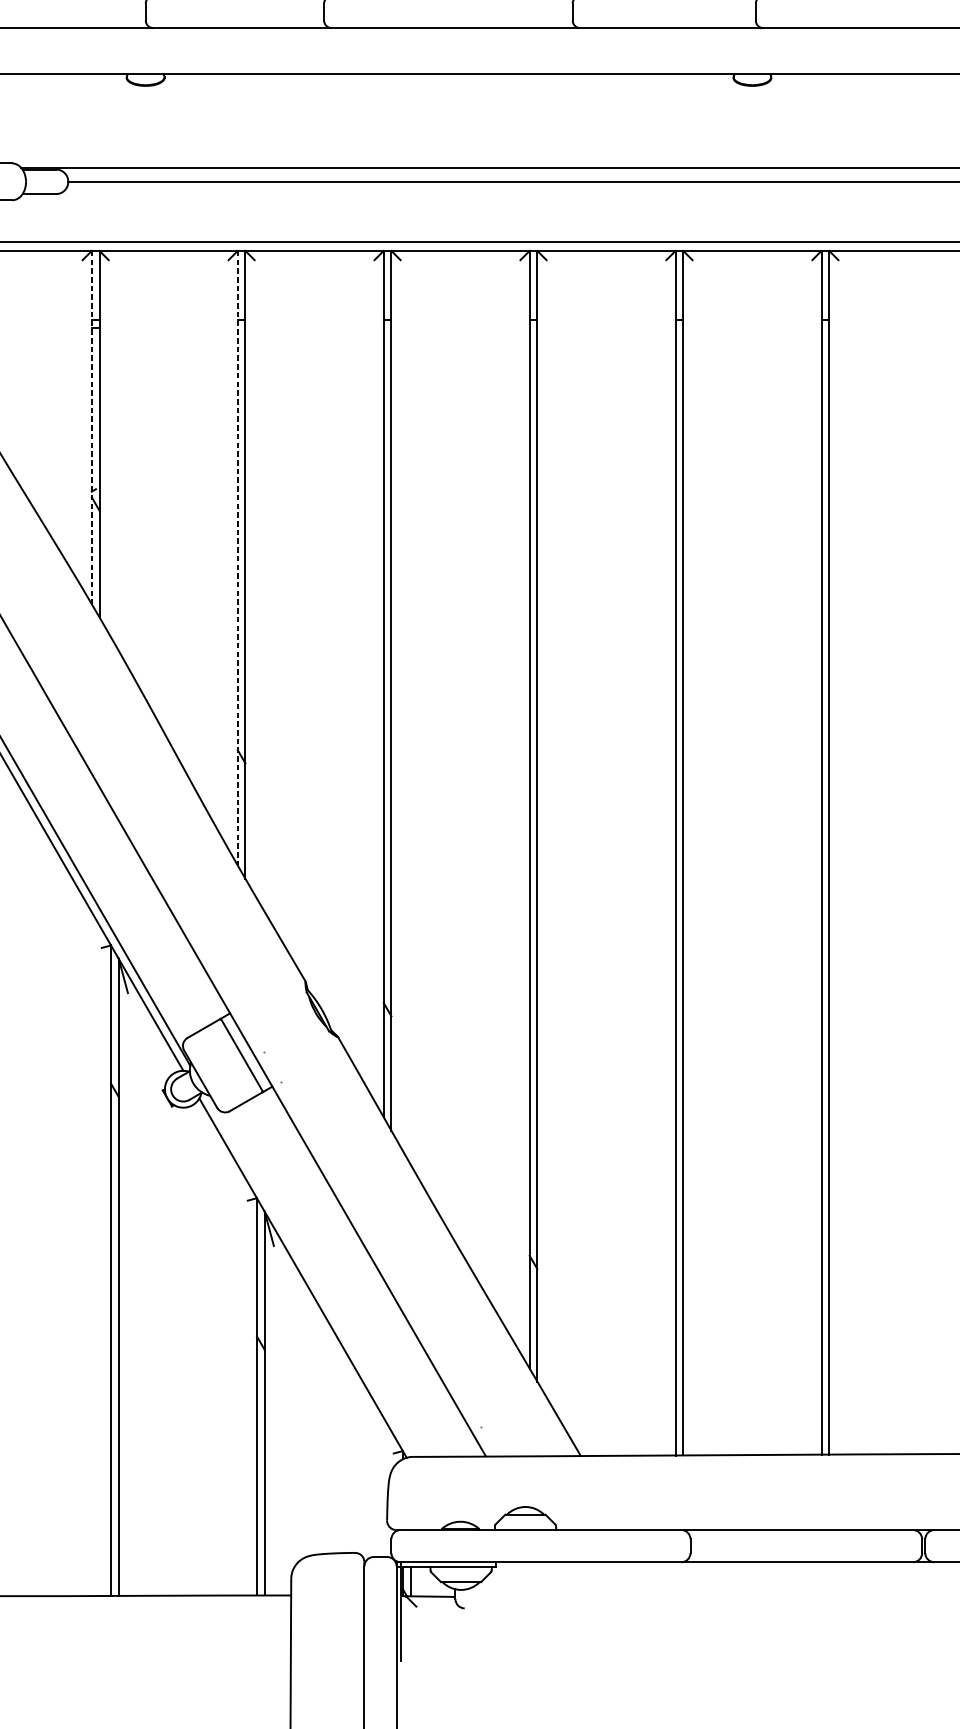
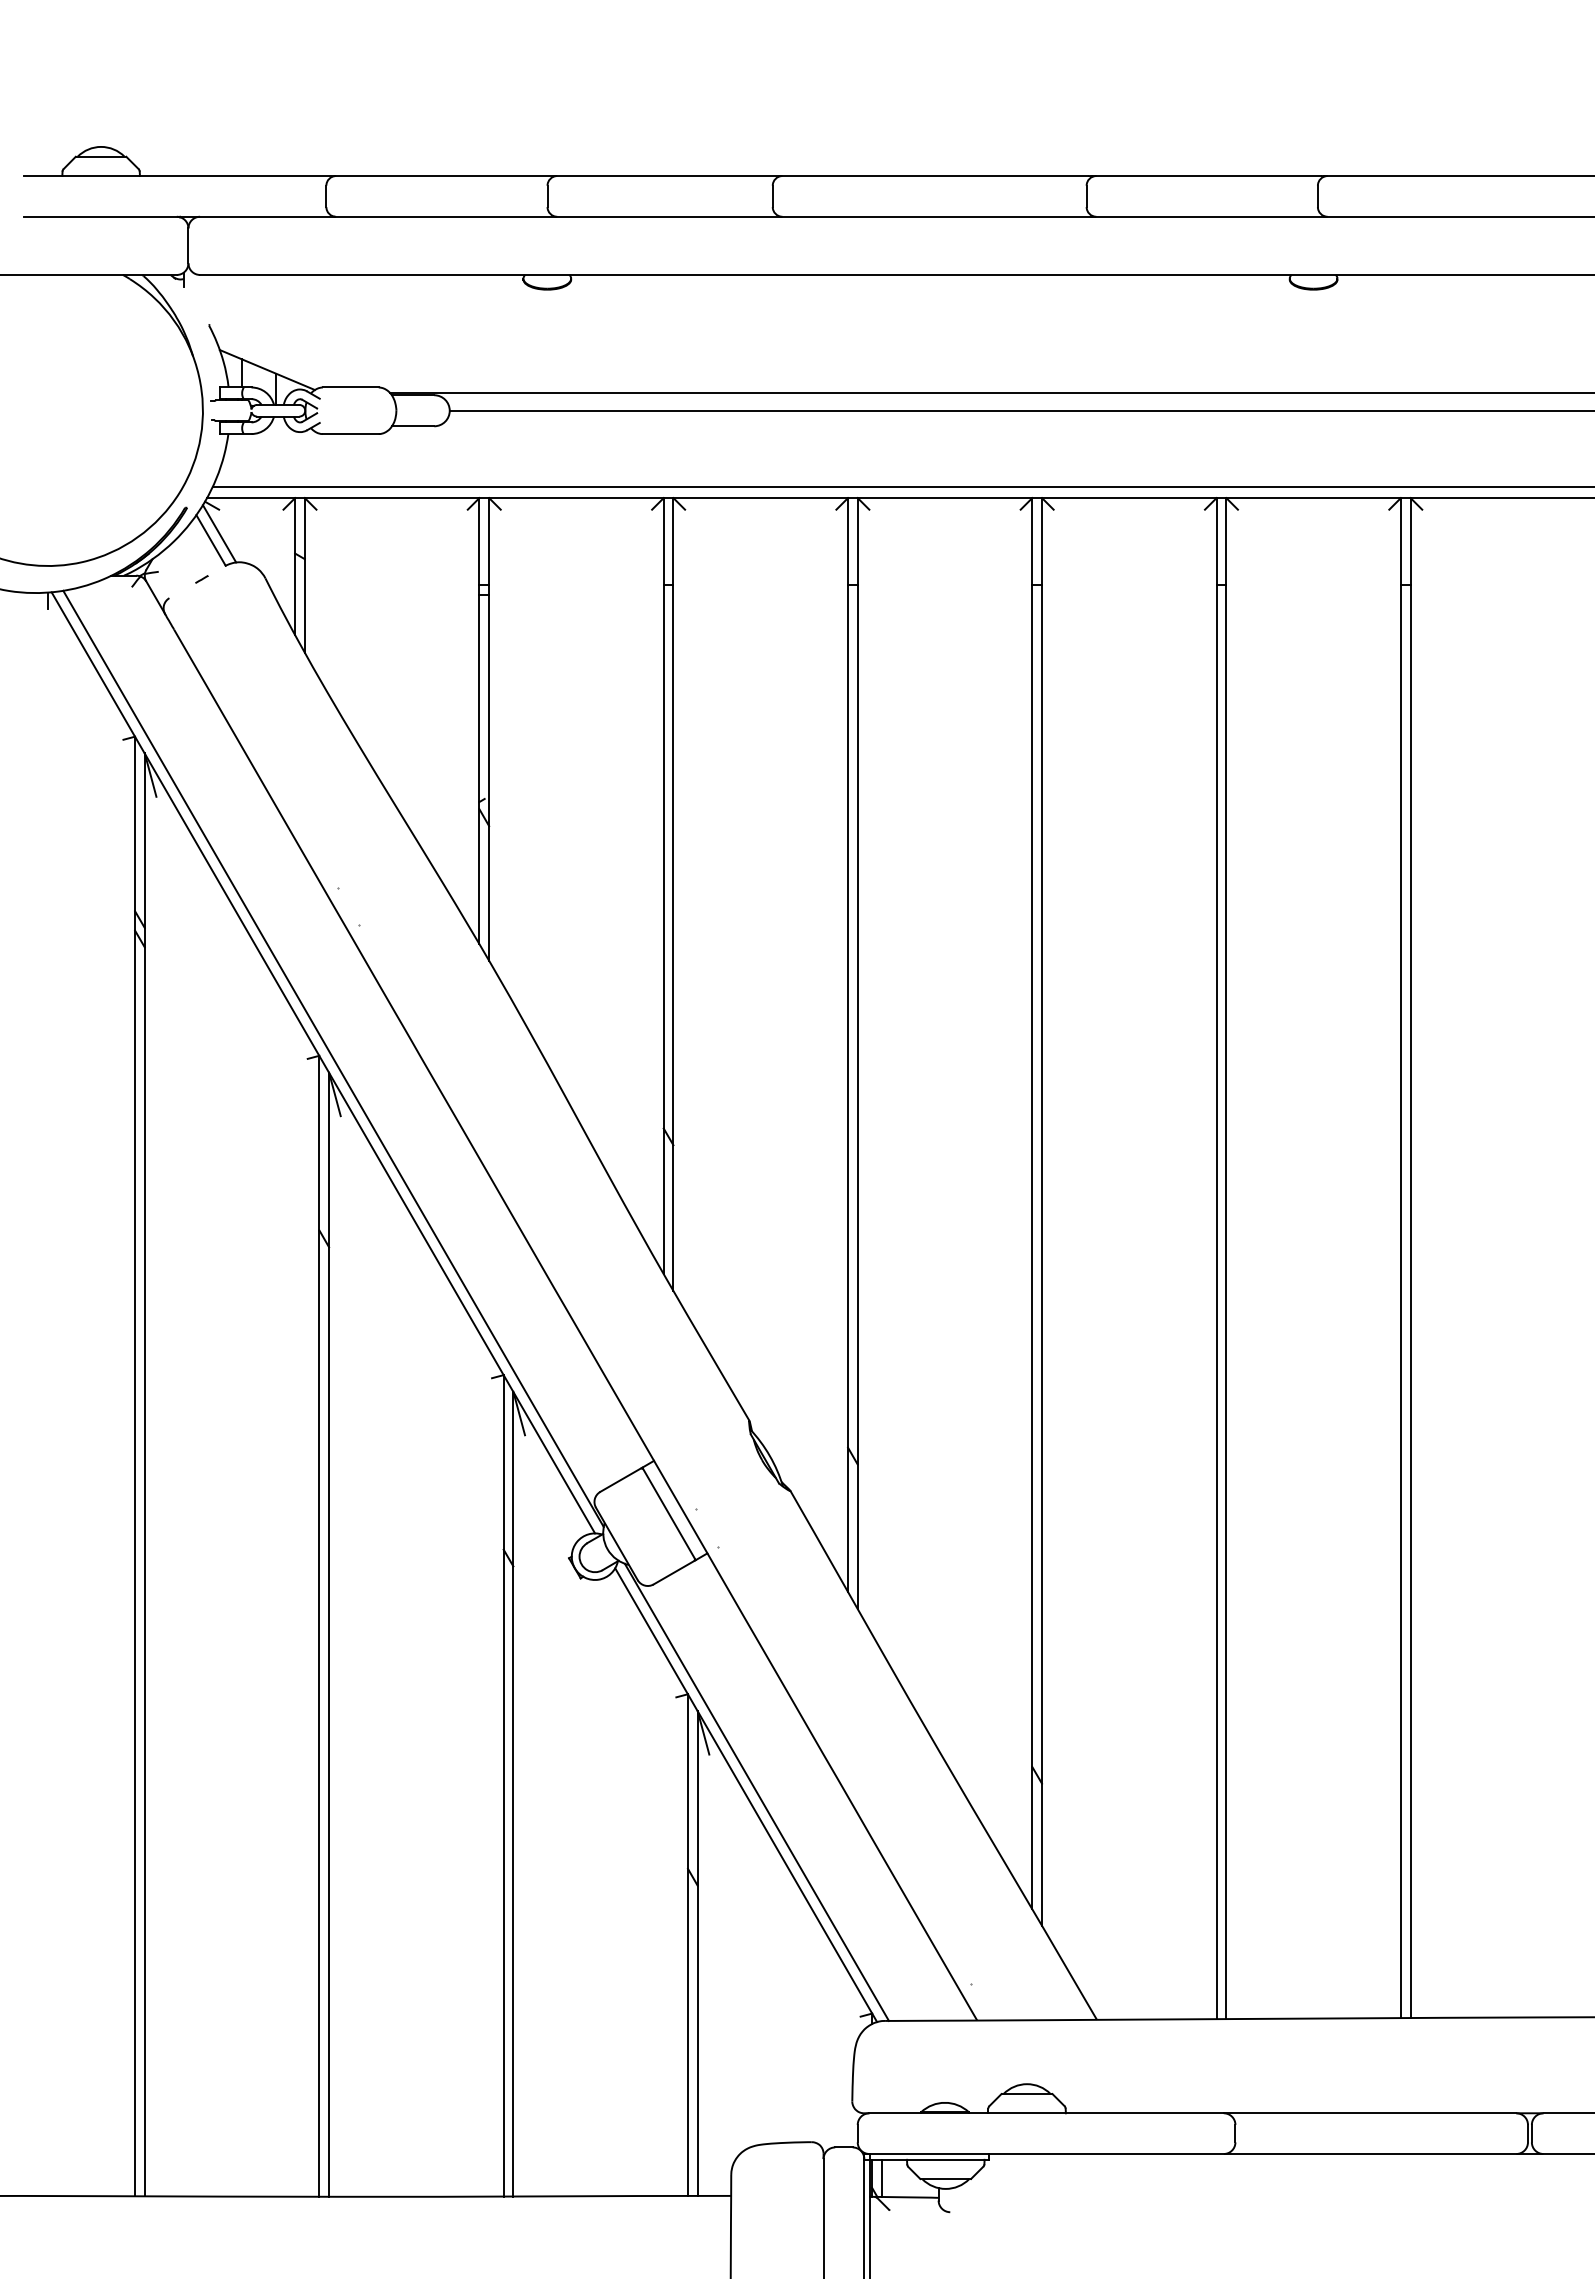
line: (91, 427) -> (479, 721), dashed -> solid
line: (237, 558) -> (663, 886), dashed -> solid
line: (311, 1275) -> (756, 1791), added

